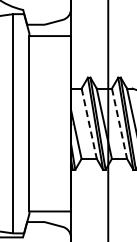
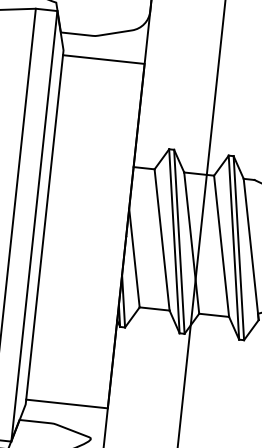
line: (24, 123) -> (35, 225), added
line: (89, 123) -> (162, 239), dashed -> solid
line: (119, 123) -> (221, 245), dashed -> solid

